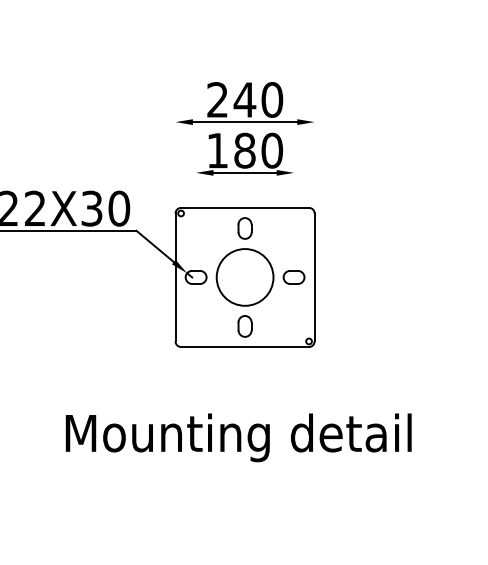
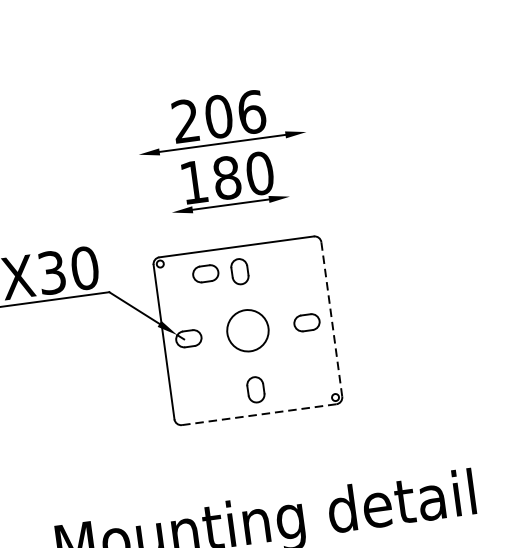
text: (258, 99) -> (235, 113), 240 -> 206
part: (216, 226) -> (205, 273), added
circle: (244, 277) -> (247, 330), size x0.6
line: (314, 277) -> (331, 319), solid -> dashed
line: (245, 347) -> (259, 415), solid -> dashed

